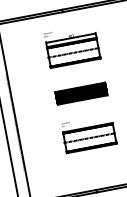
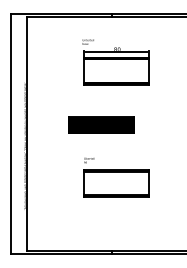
line: (73, 53) -> (116, 71), removed
part: (81, 93) -> (101, 124), moved
line: (89, 138) -> (116, 183), removed

